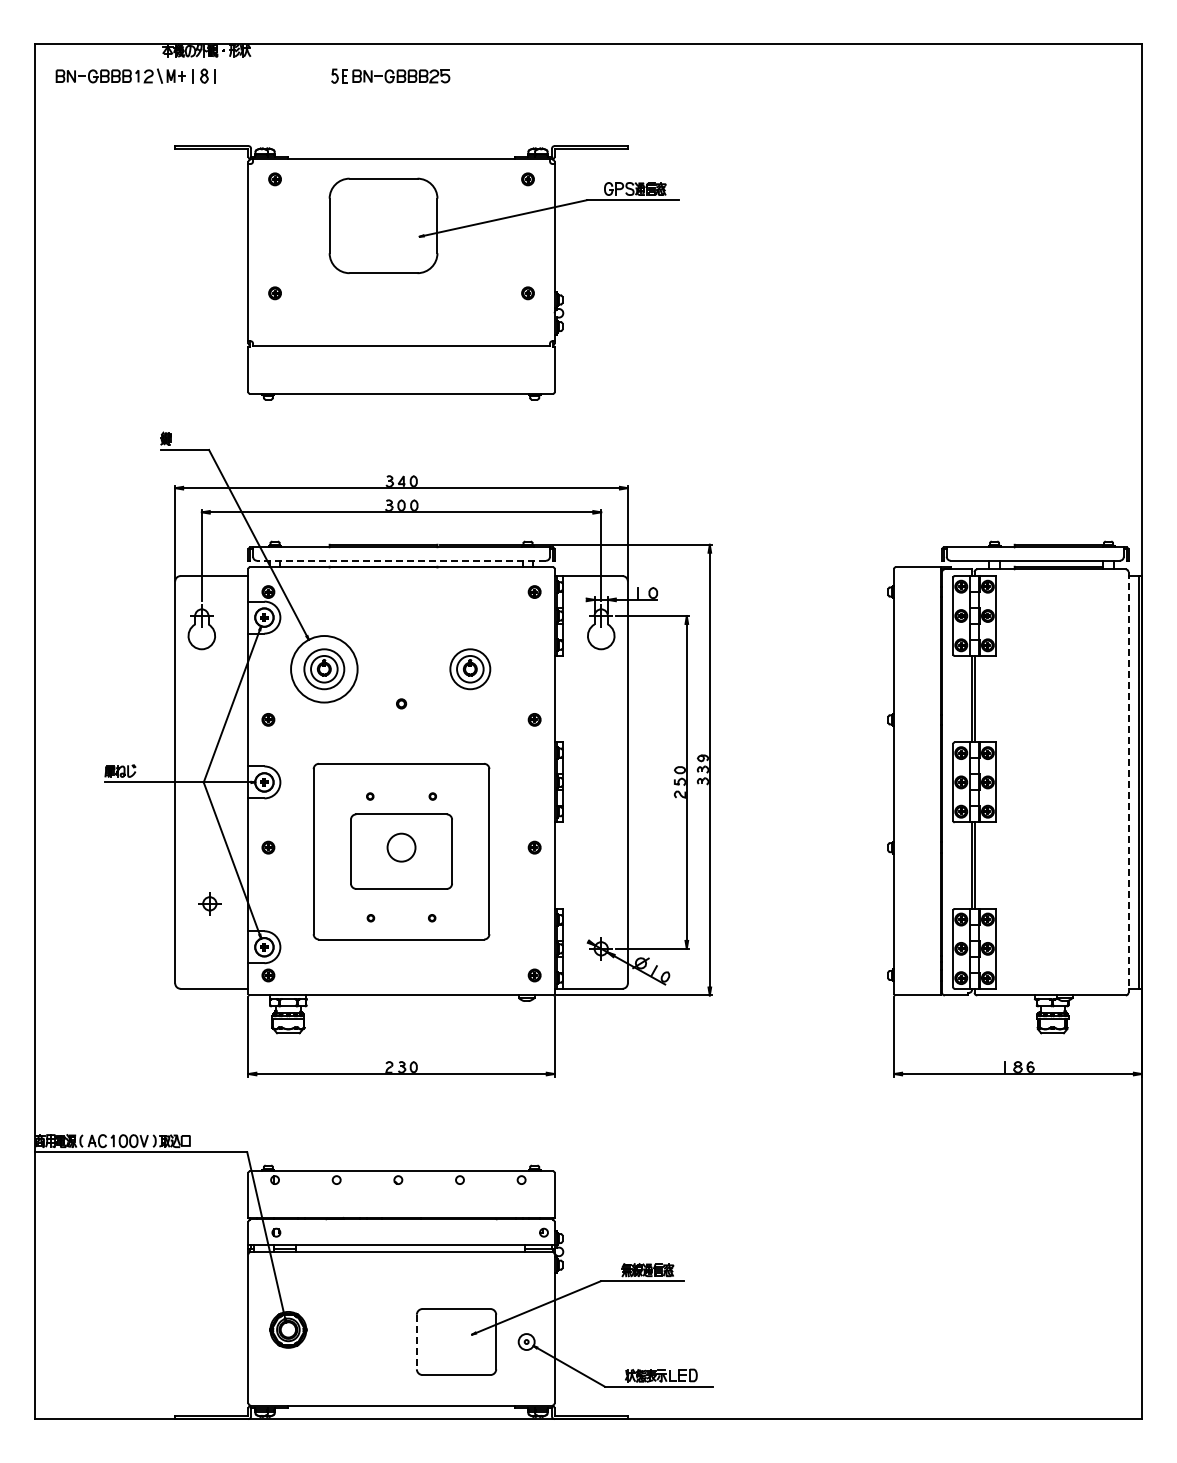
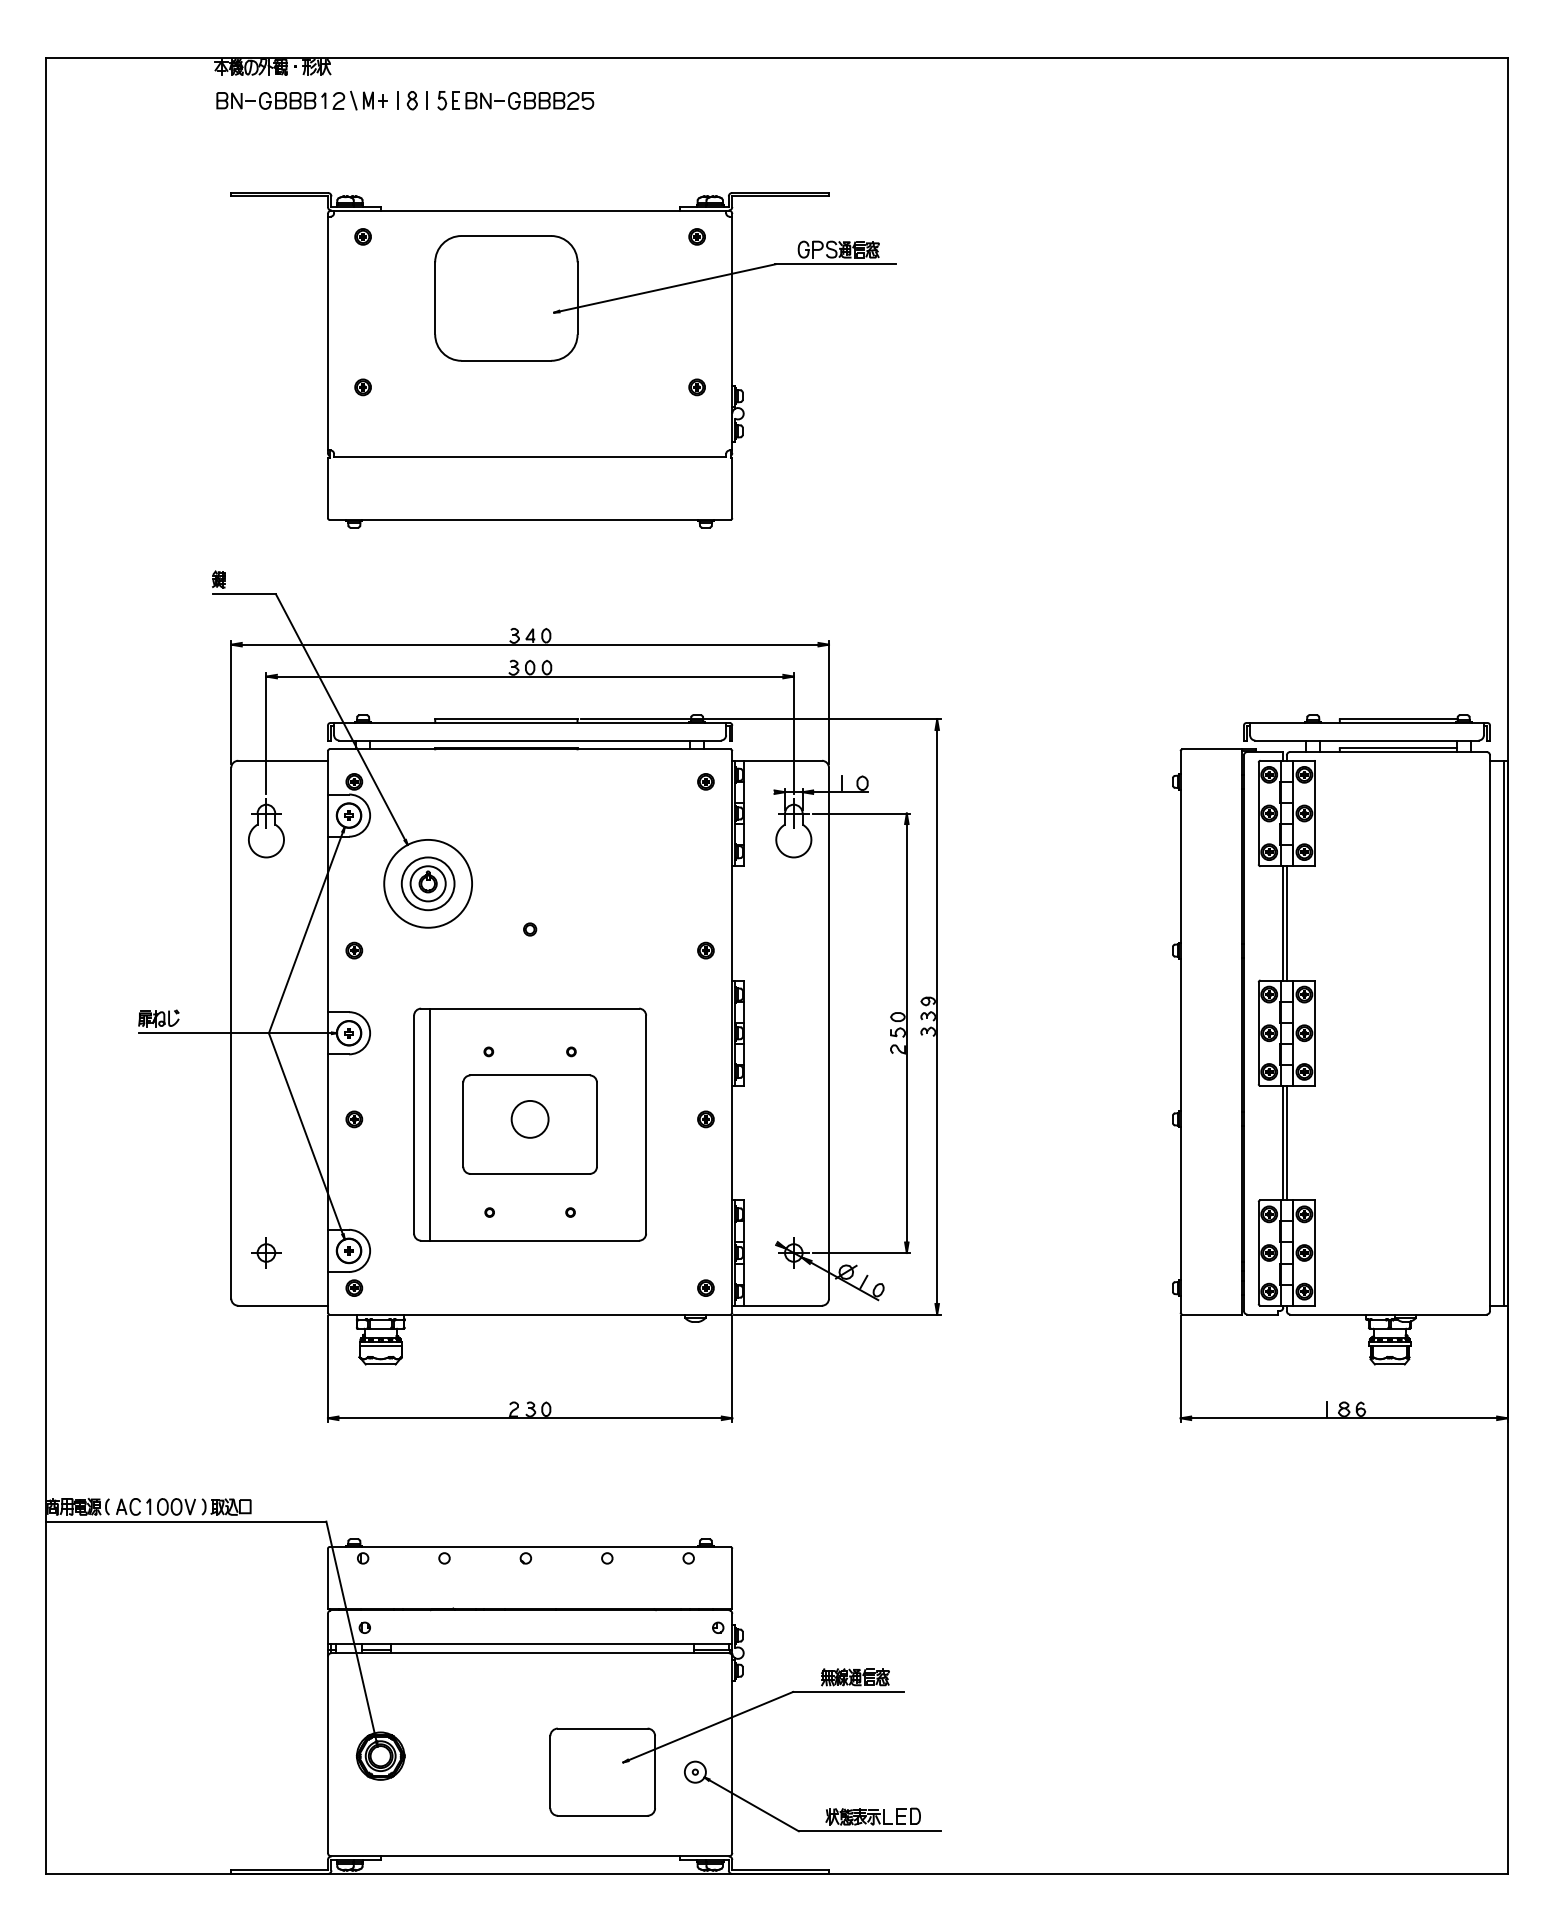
part: (135, 75) -> (321, 99), moved
line: (401, 560) -> (530, 740), dashed -> solid
part: (470, 669) -> (621, 884), removed
line: (1128, 782) -> (1490, 1033), dashed -> solid
line: (325, 851) -> (429, 1124), added
part: (209, 903) -> (265, 1252), moved
line: (416, 1342) -> (549, 1772), dashed -> solid

